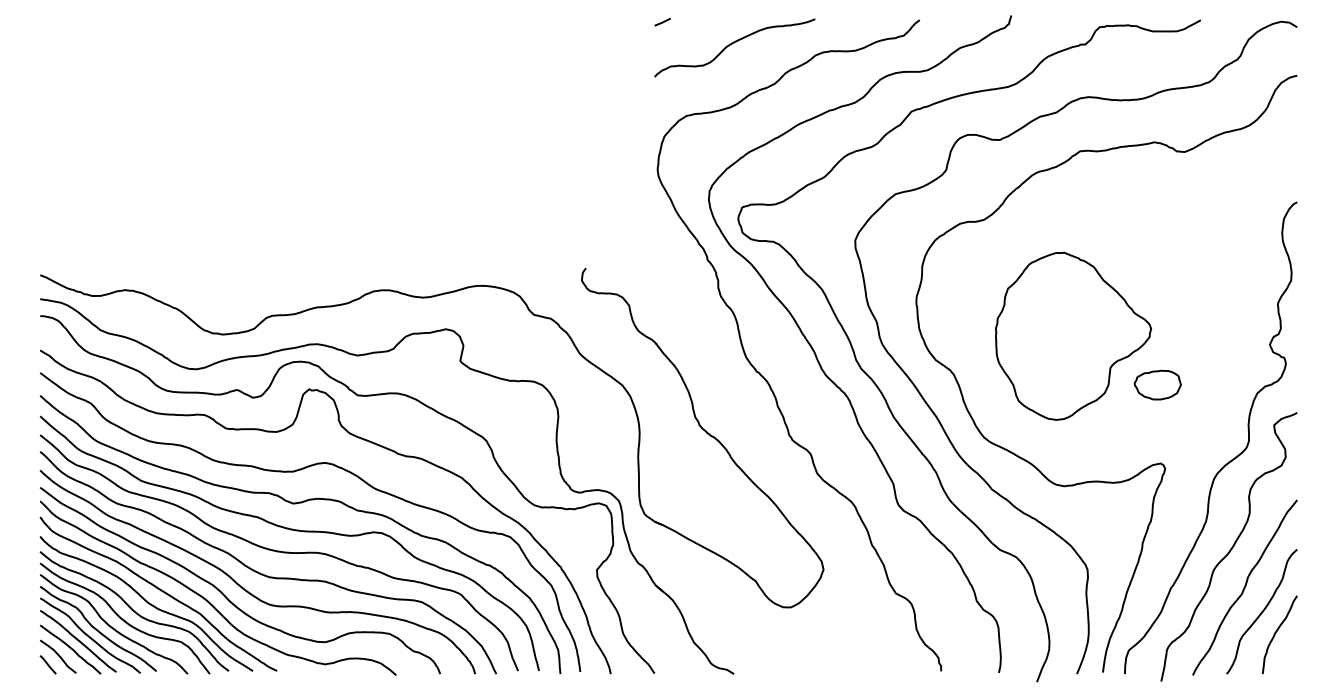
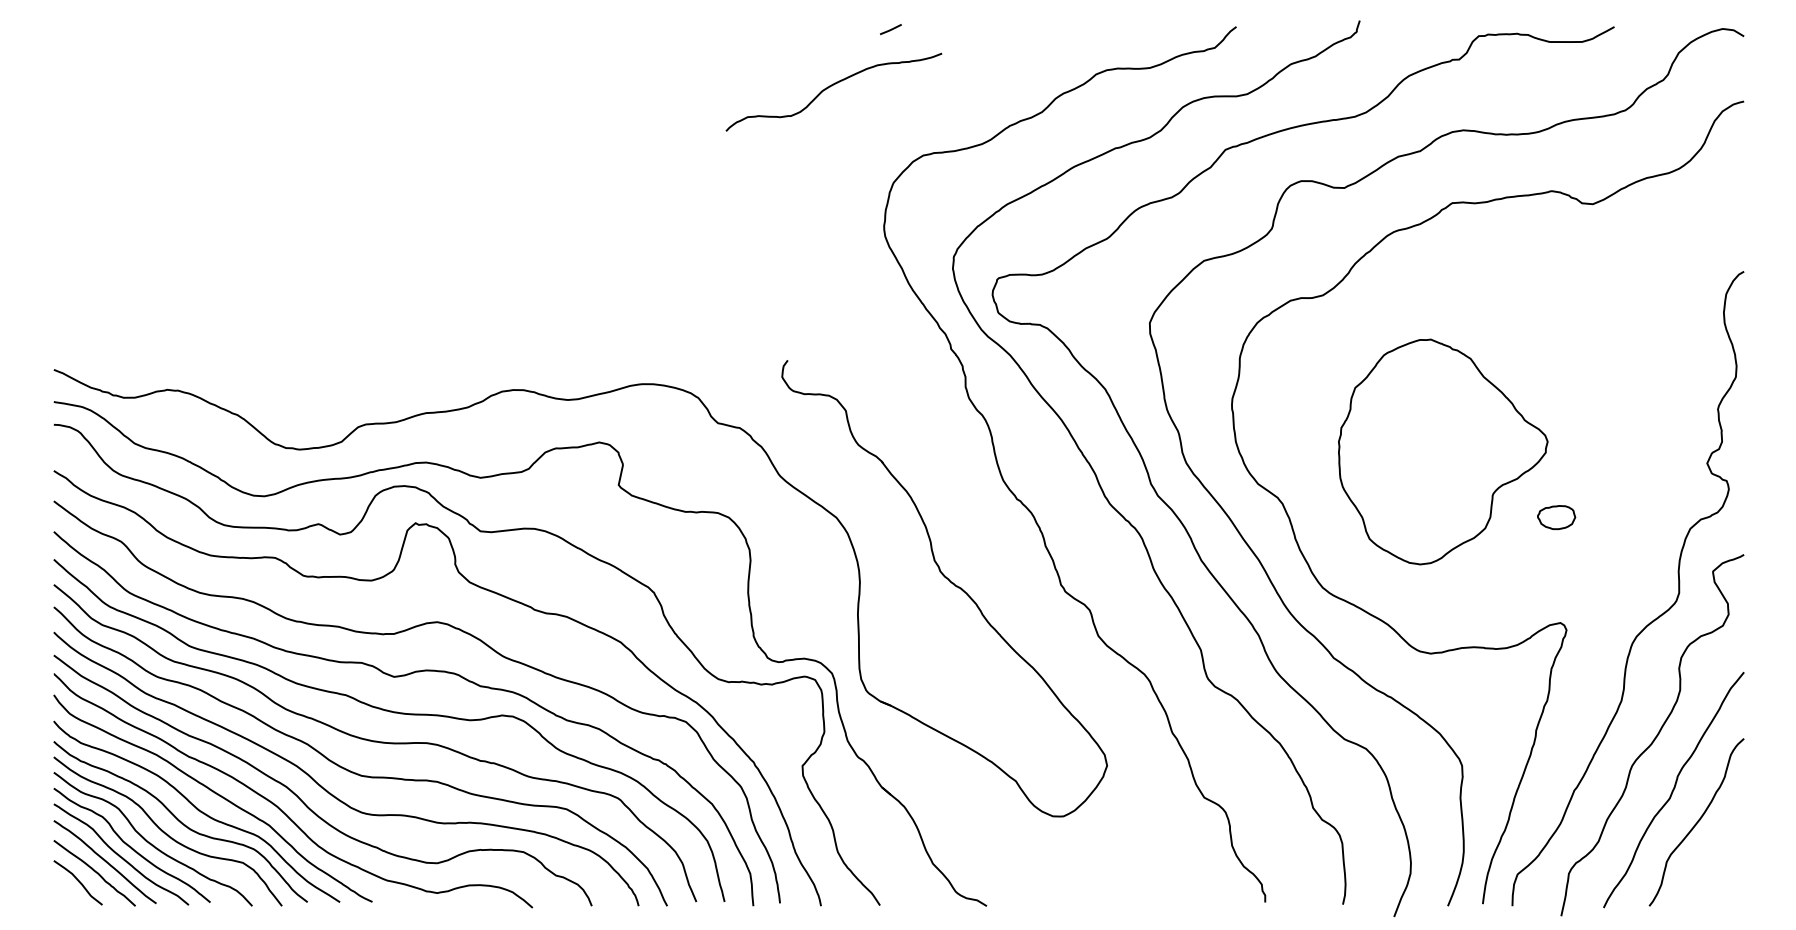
curve: (732, 44) -> (830, 87), moved
part: (1157, 385) -> (1556, 517), size x0.6
curve: (1276, 632) -> (1716, 850), removed
line: (48, 664) -> (64, 893), removed

